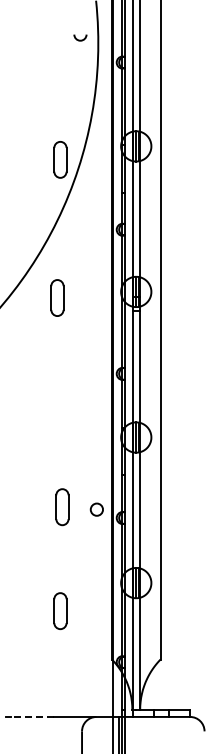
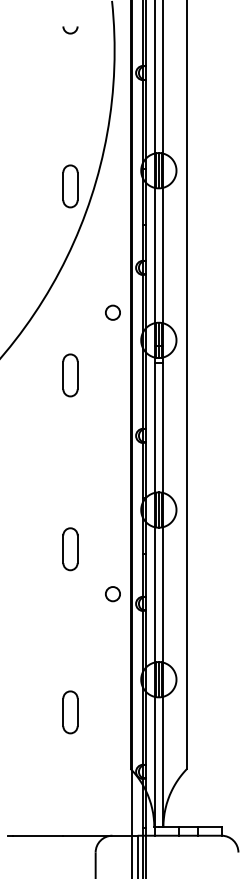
arc: (80, 39) -> (70, 32), moved
circle: (96, 268) -> (112, 313), added
part: (57, 297) -> (70, 374), moved
part: (62, 507) -> (70, 549), moved
line: (32, 716) -> (37, 835), dashed -> solid

